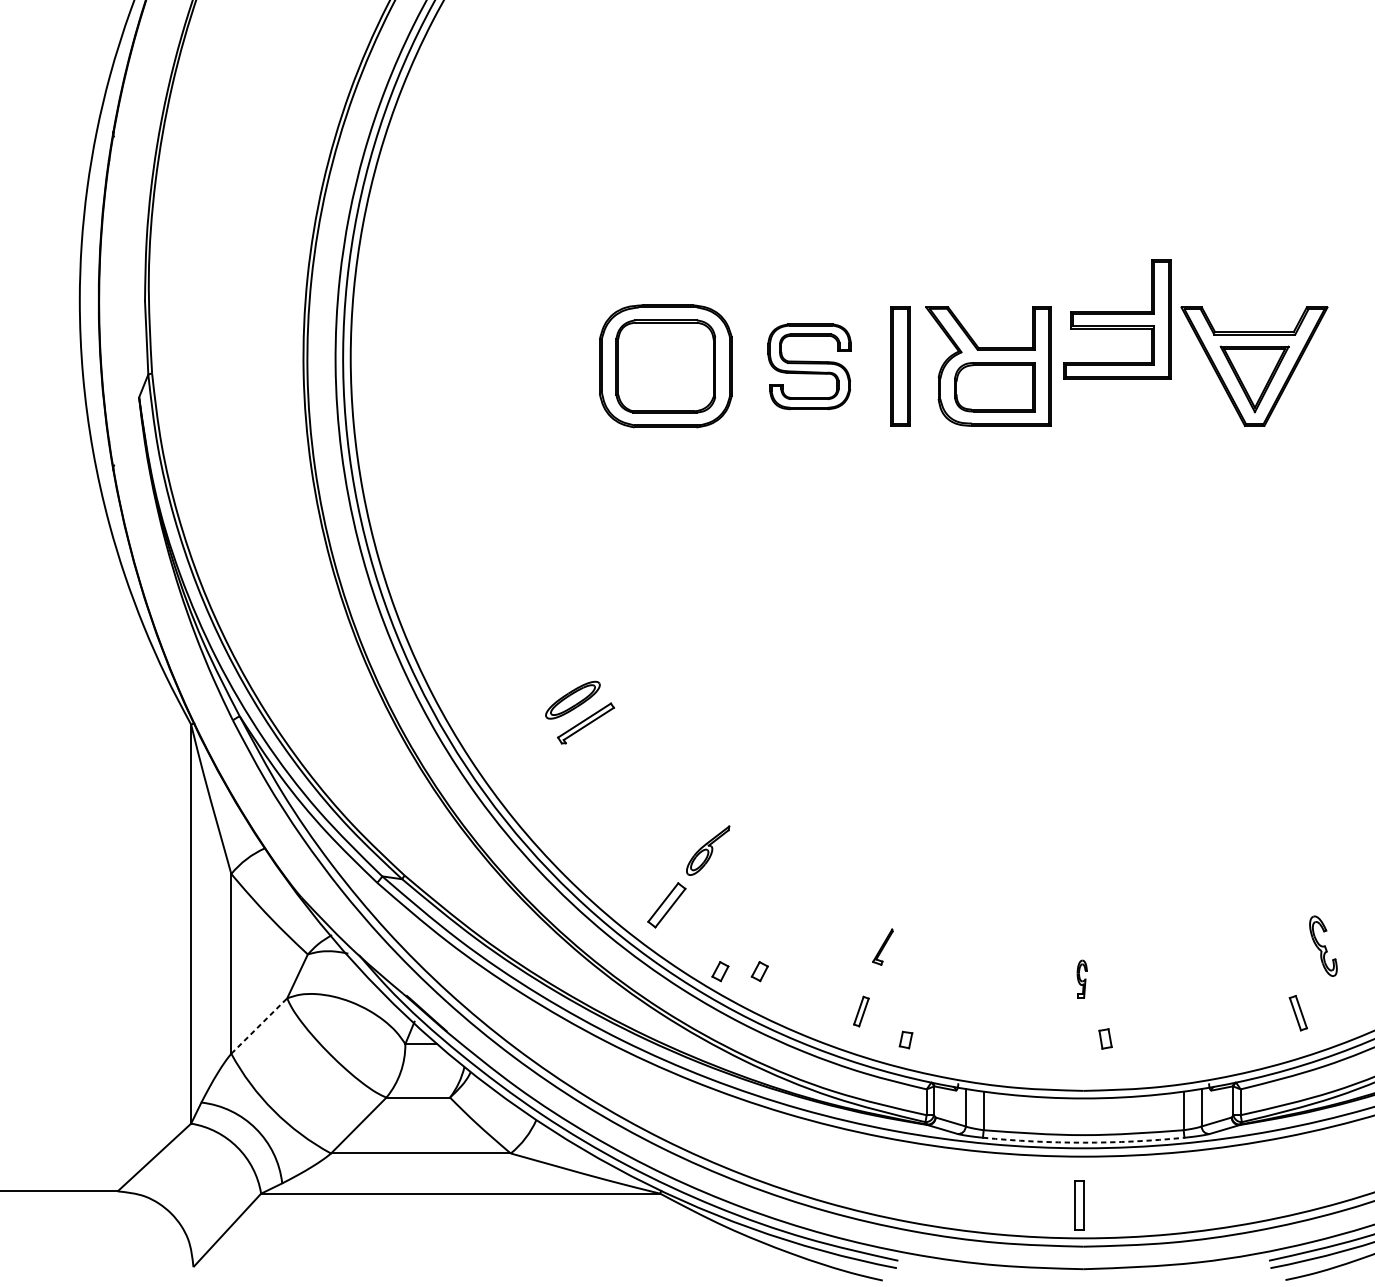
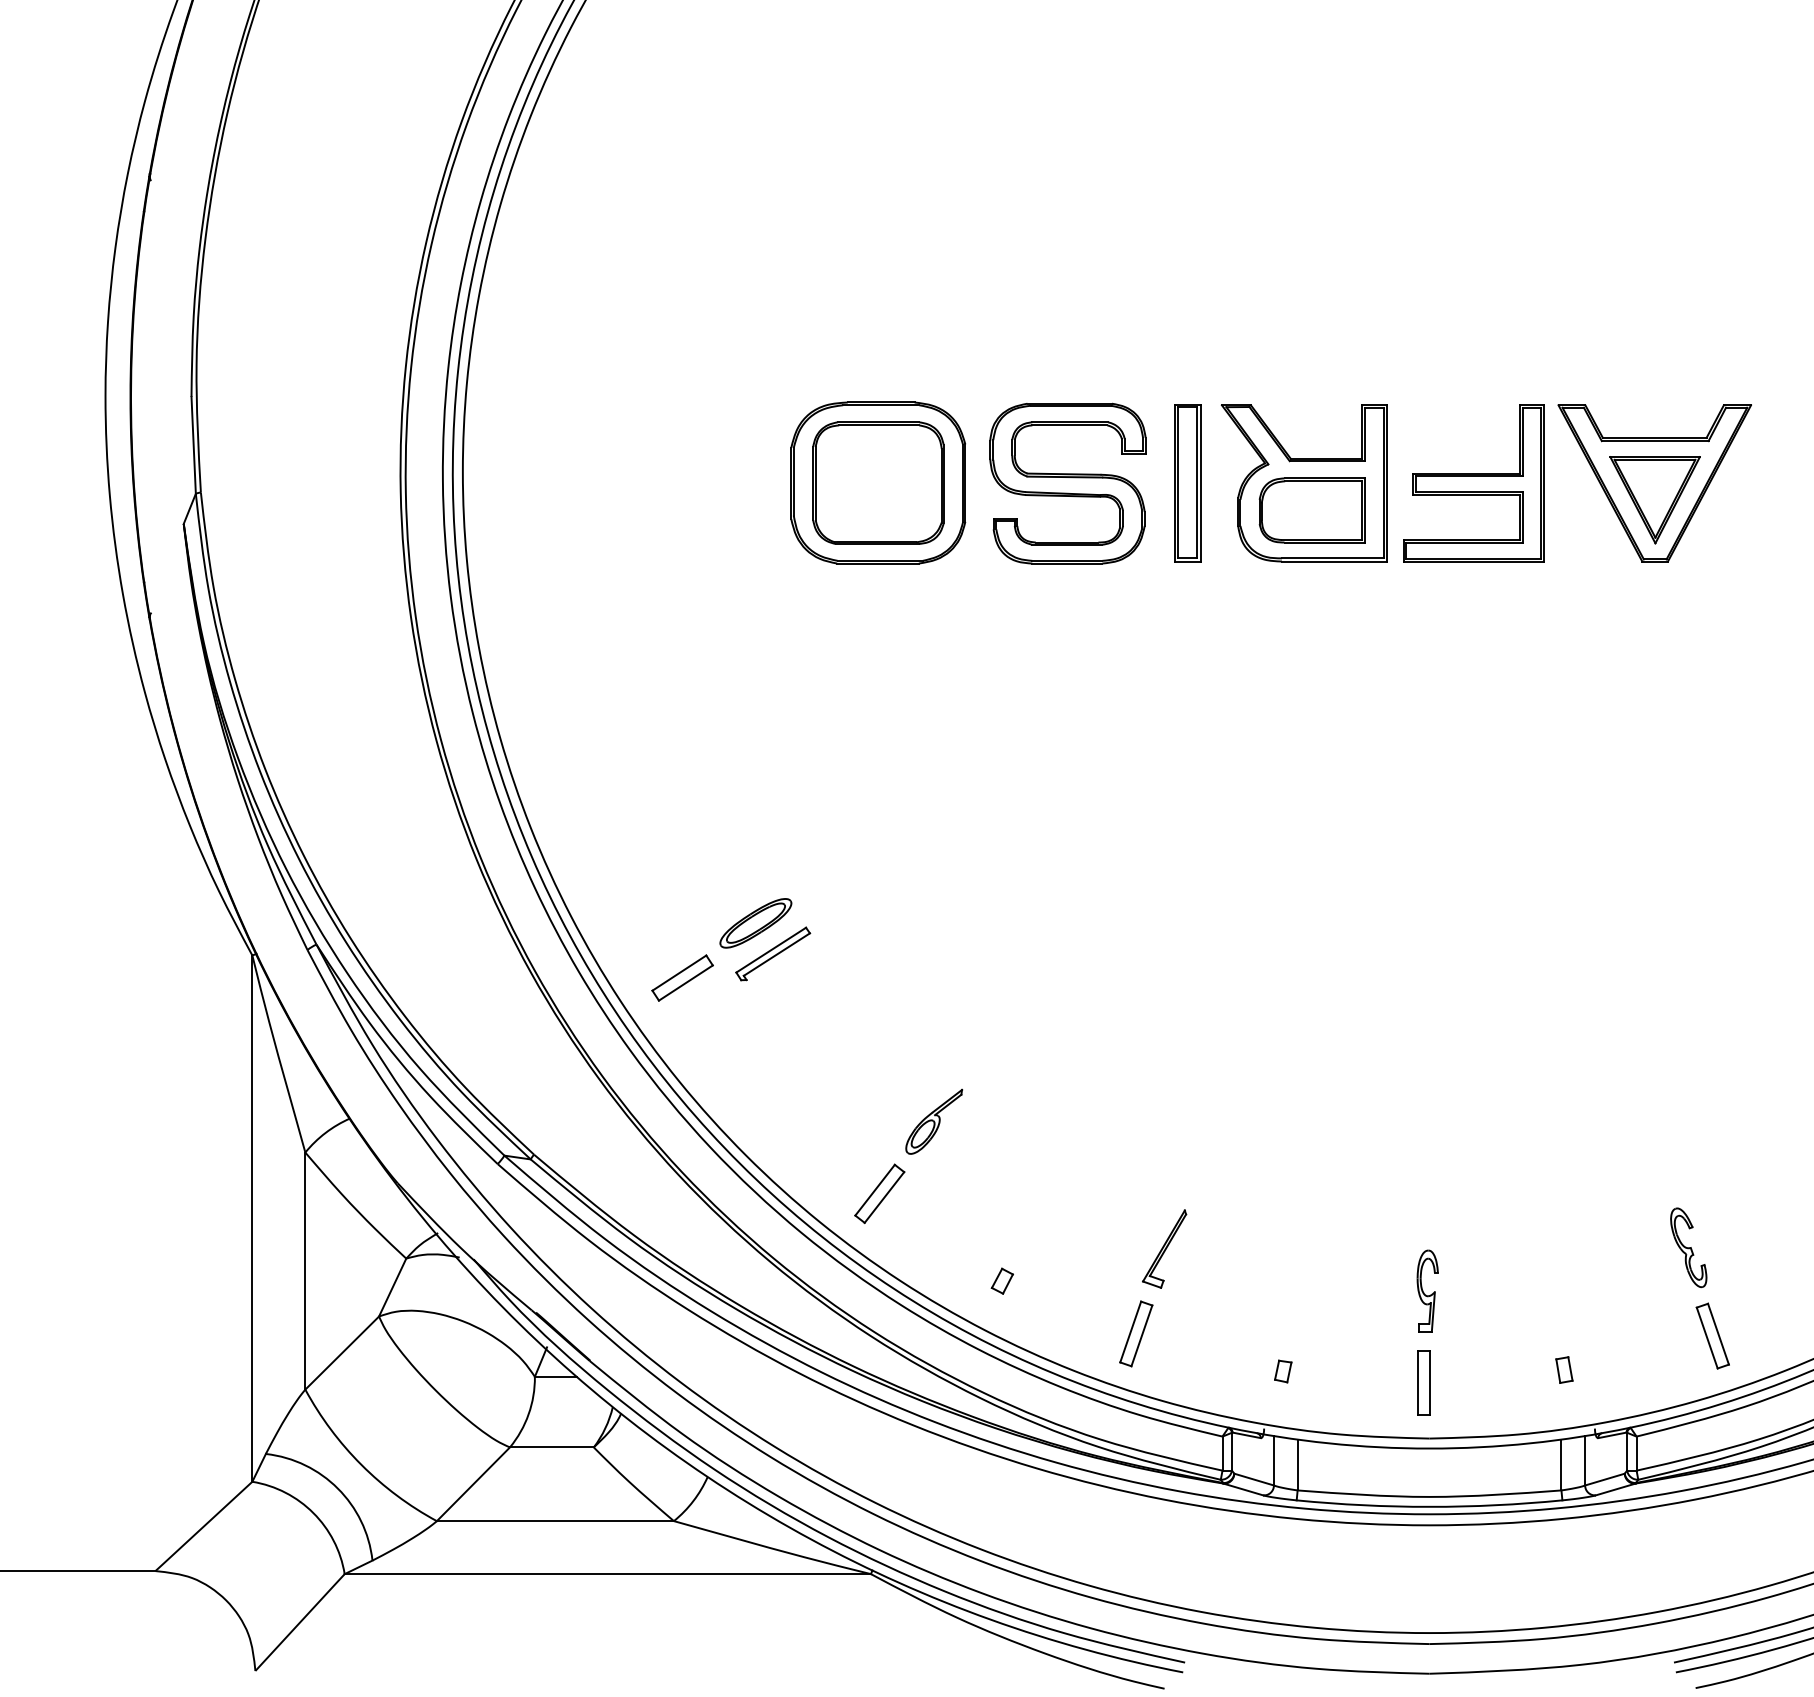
part: (1117, 319) -> (1473, 483), moved
part: (809, 366) -> (1067, 483), size x1.43
part: (517, 741) -> (682, 977), added
part: (882, 946) -> (1164, 1248), size x1.67
part: (1323, 946) -> (1688, 1247), moved
part: (719, 971) -> (949, 1280), removed
part: (1082, 978) -> (1427, 1290), size x1.67
part: (861, 1011) -> (1136, 1333), size x1.67
part: (1298, 1012) -> (1712, 1335), size x1.43
line: (259, 1026) -> (342, 1353), dashed -> solid
part: (1105, 1038) -> (1564, 1369), moved
part: (906, 1040) -> (1283, 1371), moved
arc: (1083, 1142) -> (1429, 1506), dashed -> solid
part: (1079, 1205) -> (1423, 1382), moved

